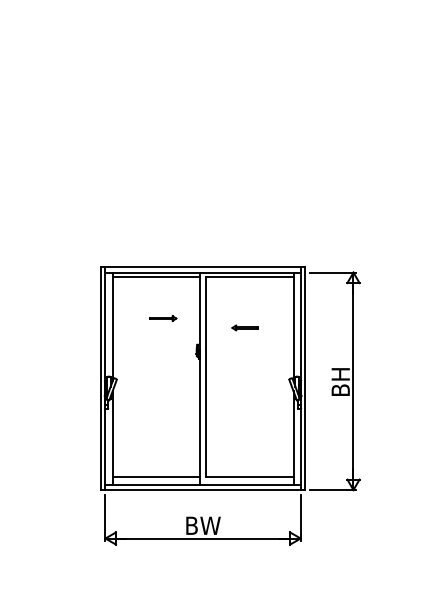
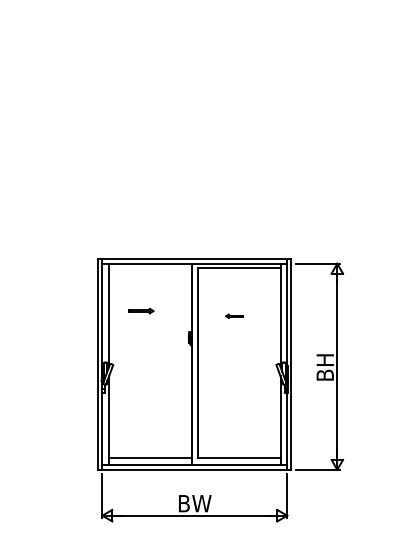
line: (156, 277) -> (150, 268), removed
part: (163, 318) -> (141, 311), moved
part: (244, 327) -> (234, 315), size x0.7

